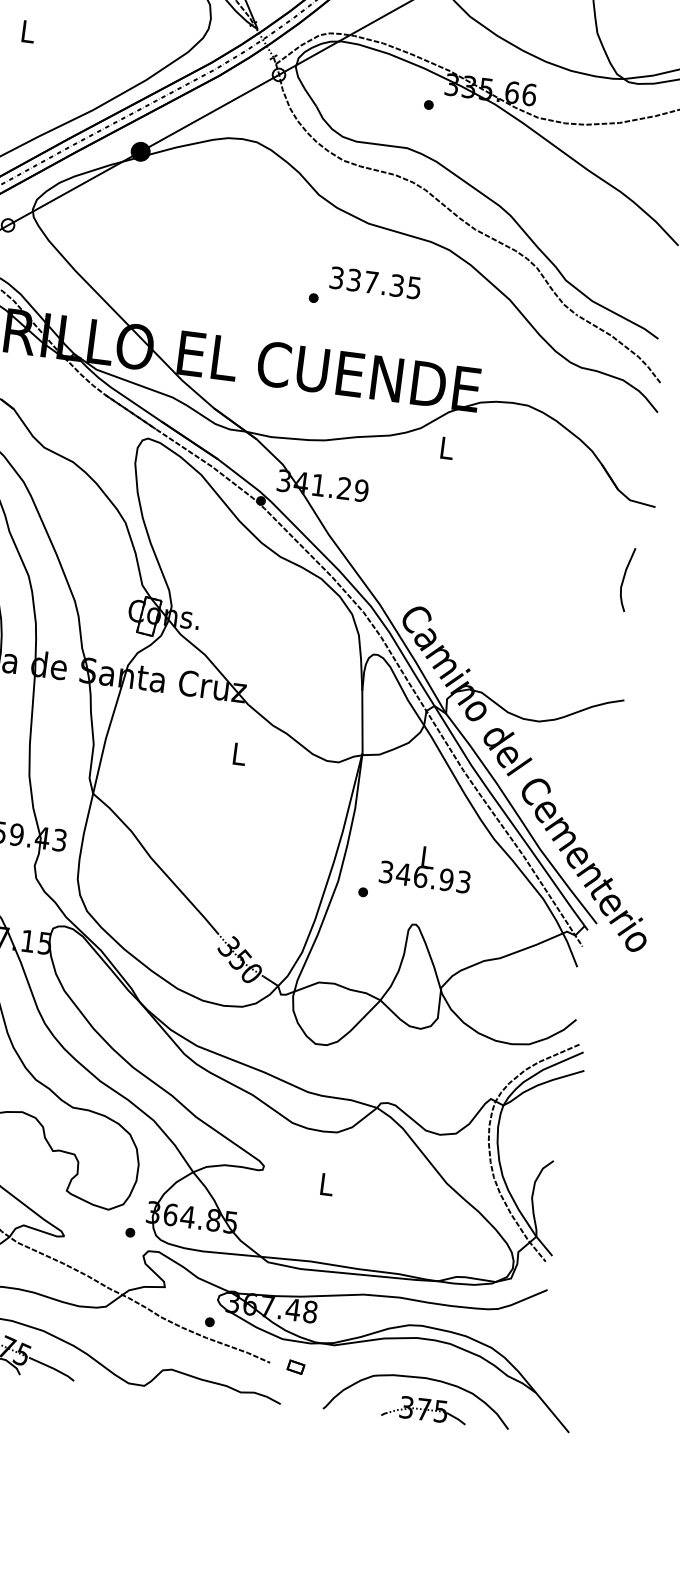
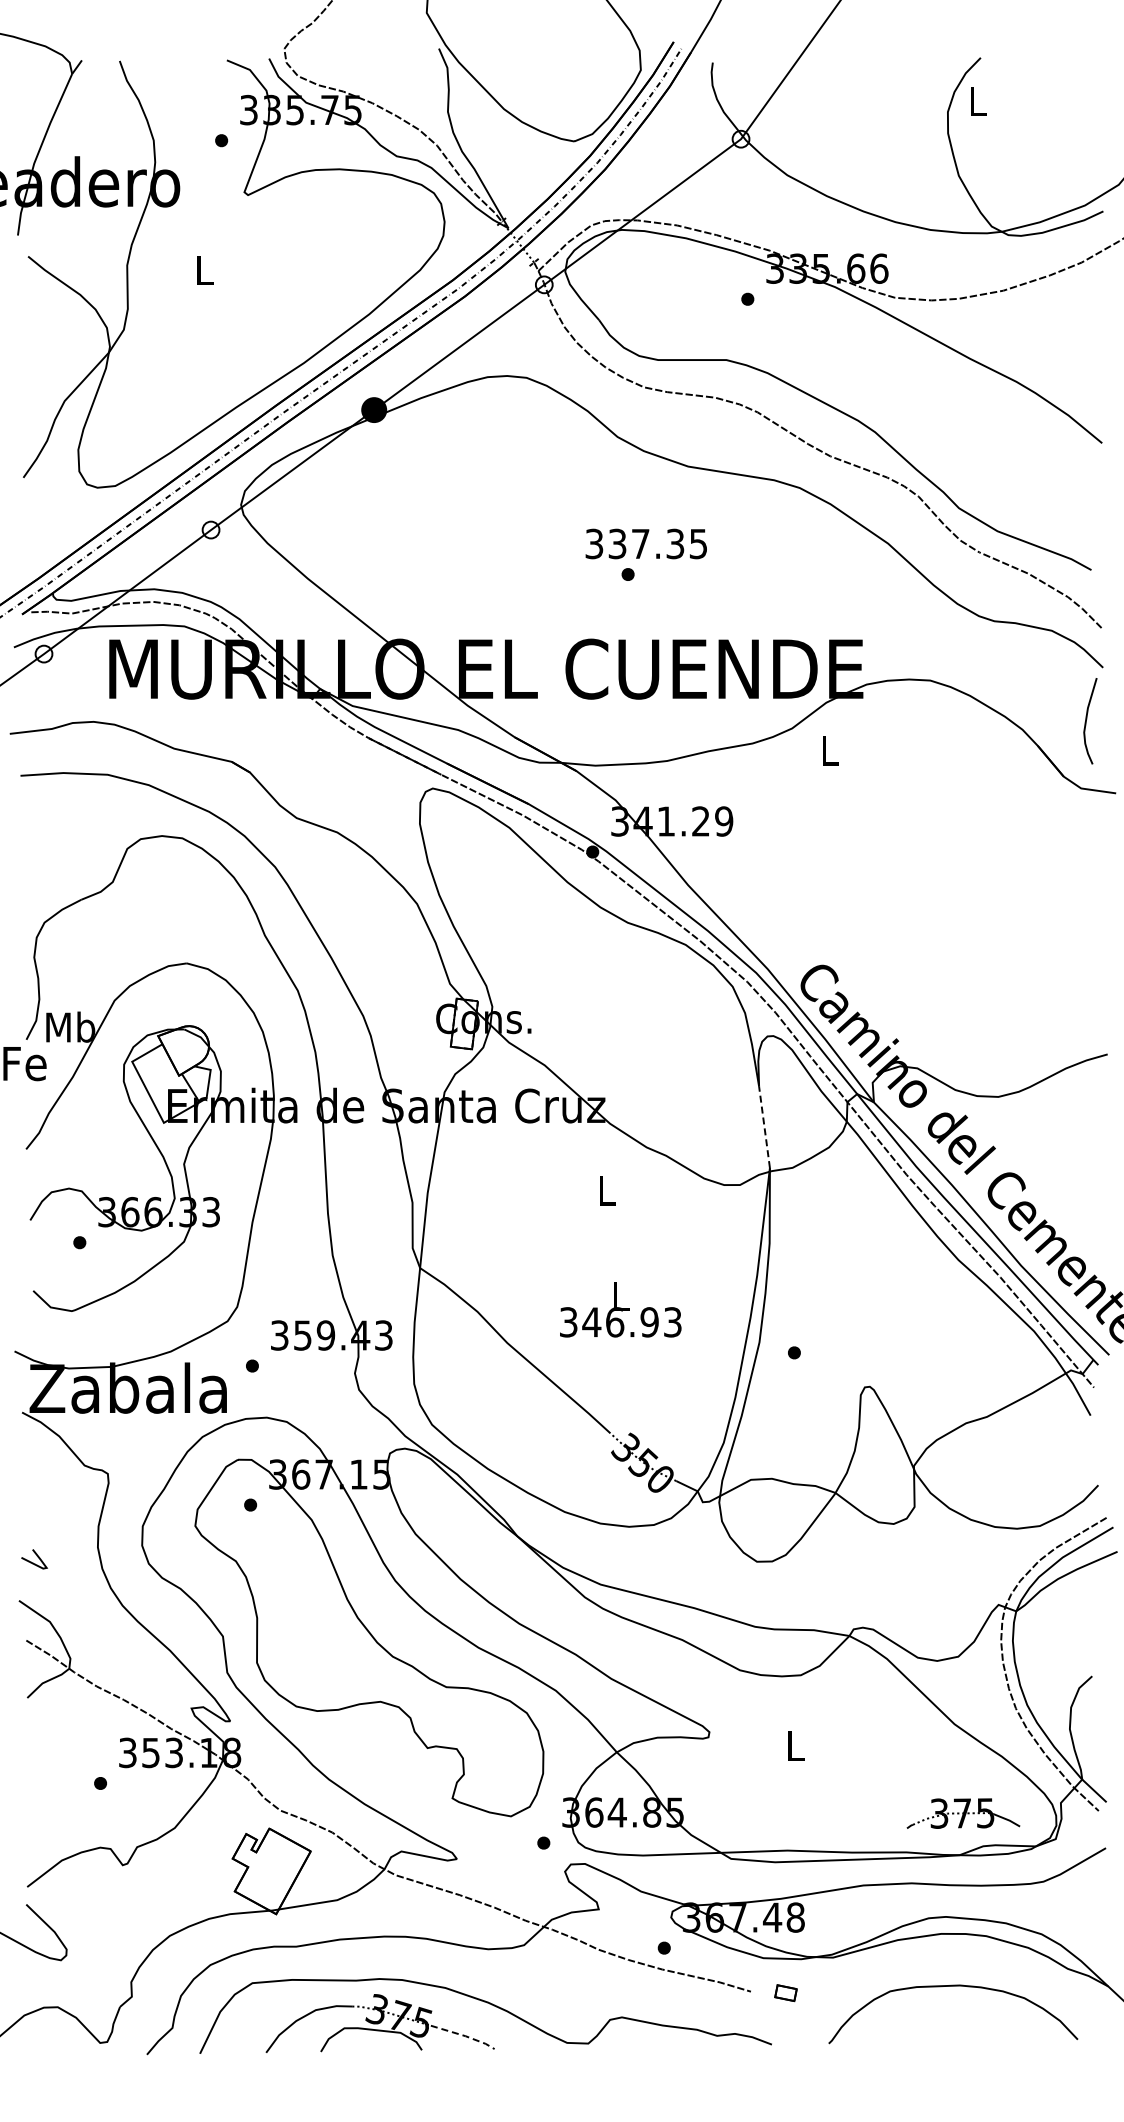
text: (374, 282) -> (645, 543), moved
curve: (624, 578) -> (1087, 719), moved
line: (362, 721) -> (764, 1126), solid -> dashed
text: (426, 867) -> (620, 1309), moved
line: (53, 1368) -> (464, 2035), solid -> dashed
part: (424, 1409) -> (963, 1813), moved

